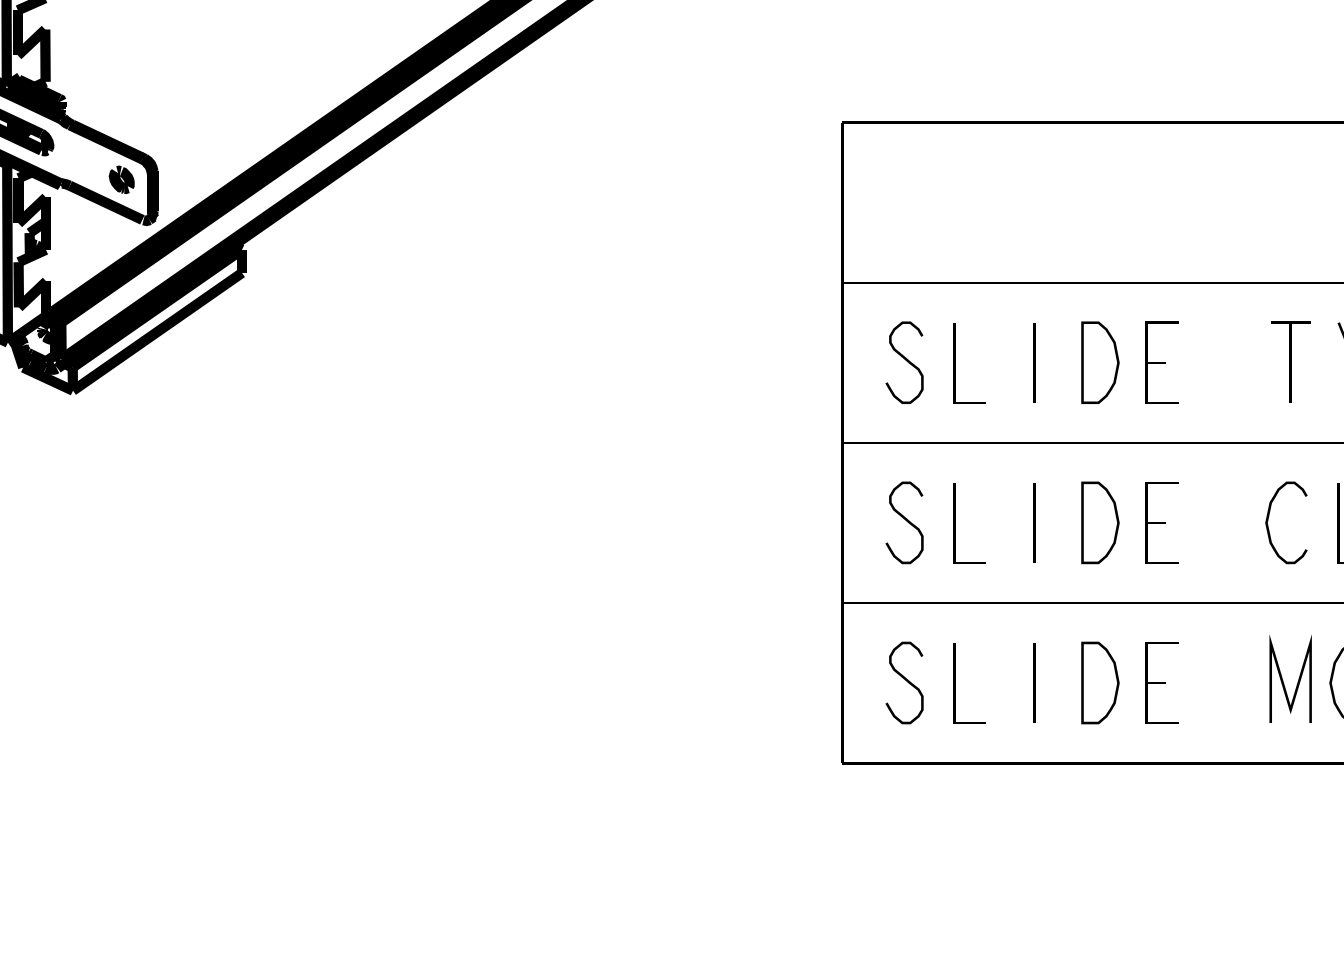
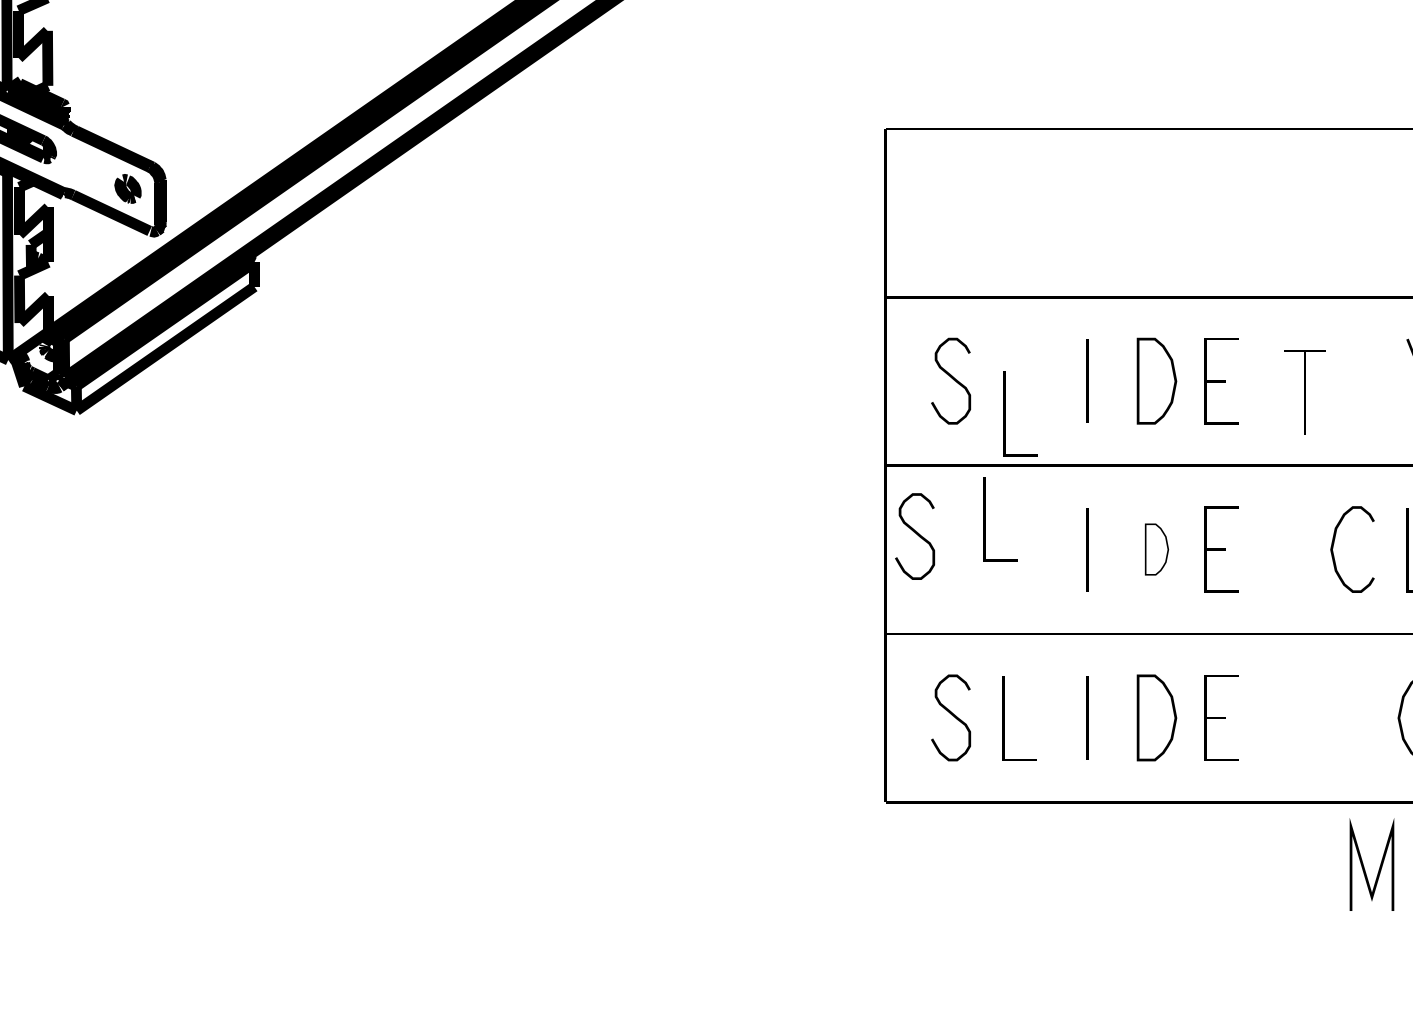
part: (1290, 362) -> (1304, 392), moved
line: (955, 363) -> (1005, 413), moved
curve: (905, 520) -> (916, 534), moved
part: (1099, 522) -> (1156, 549), size x0.6
line: (955, 523) -> (985, 519), moved
line: (1283, 680) -> (1364, 866), moved

